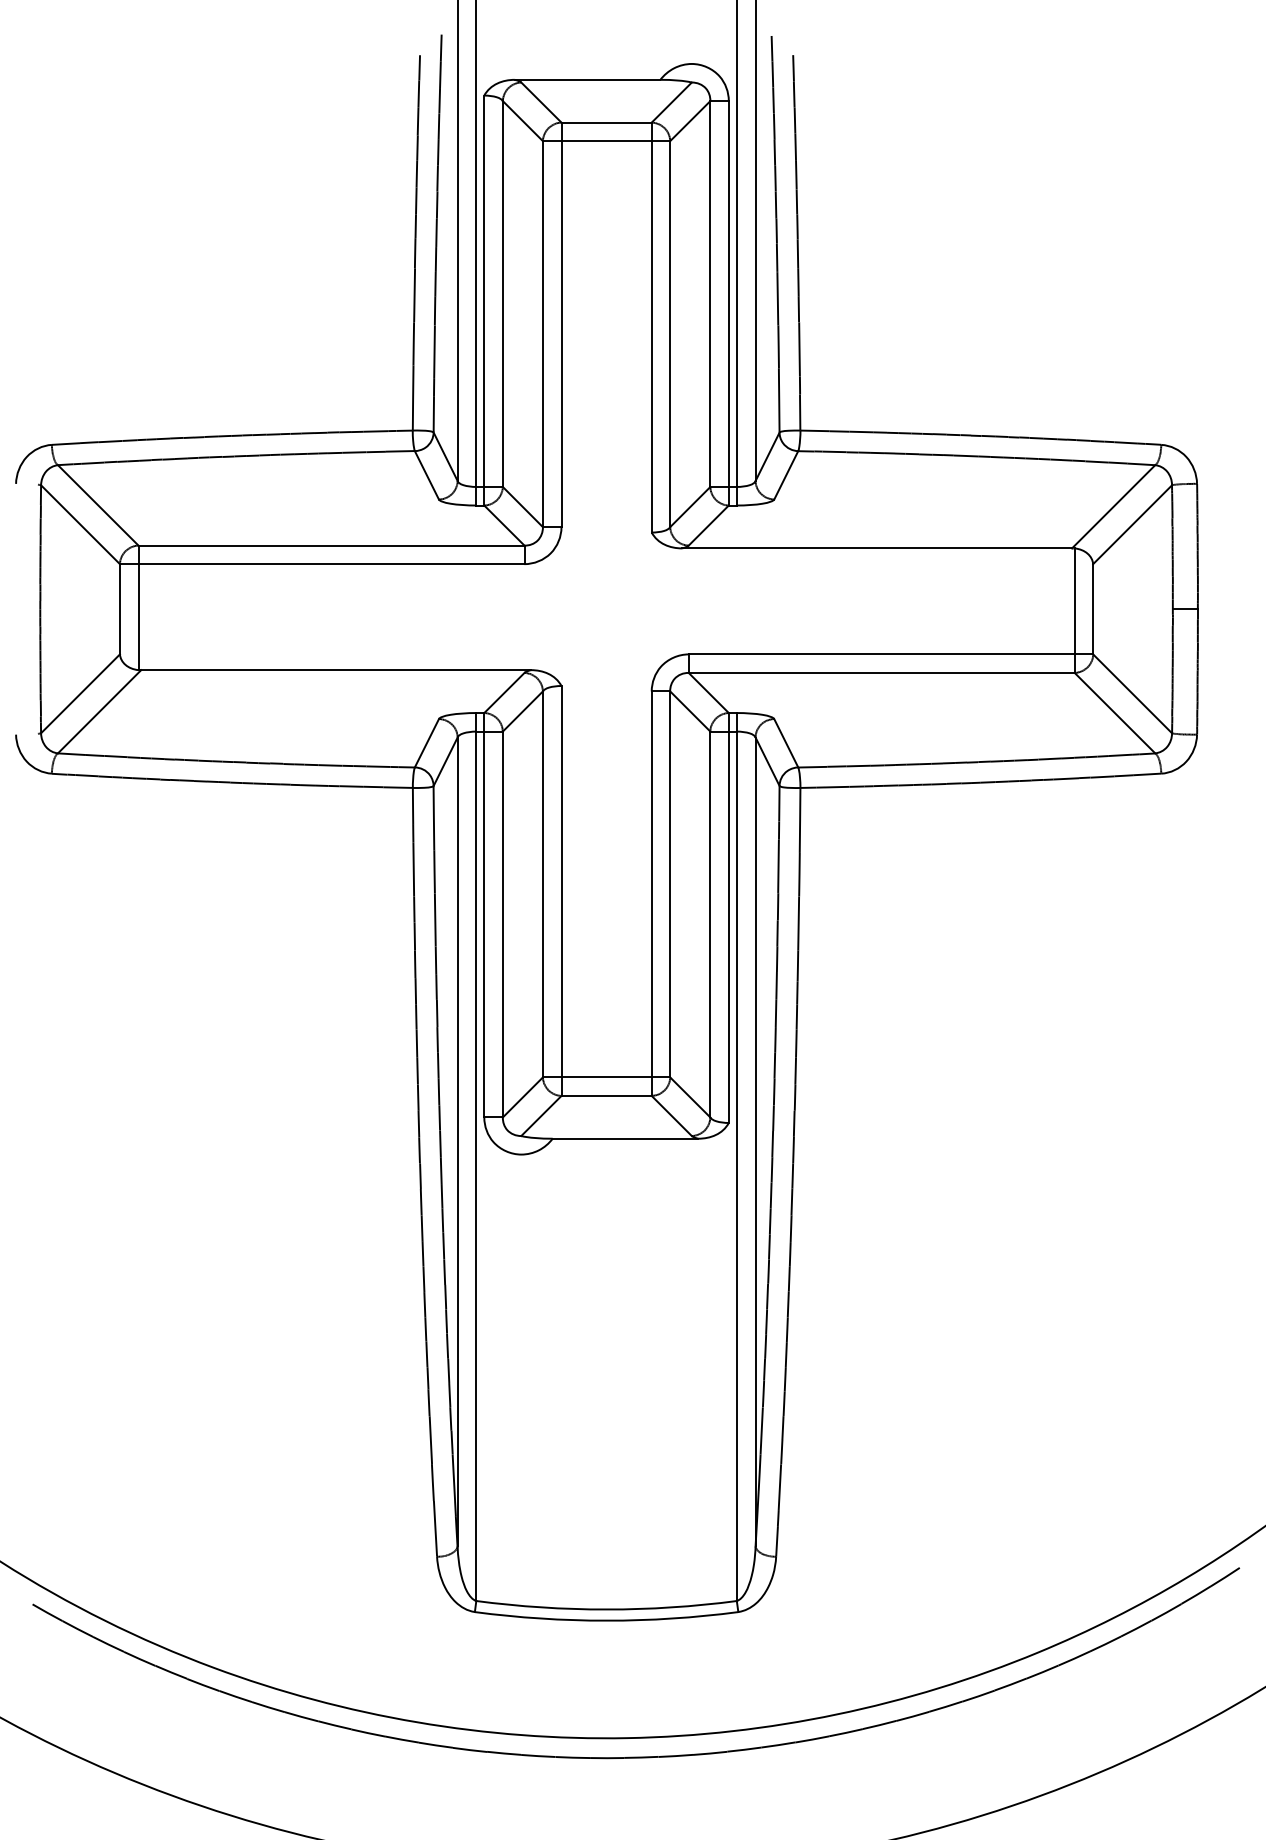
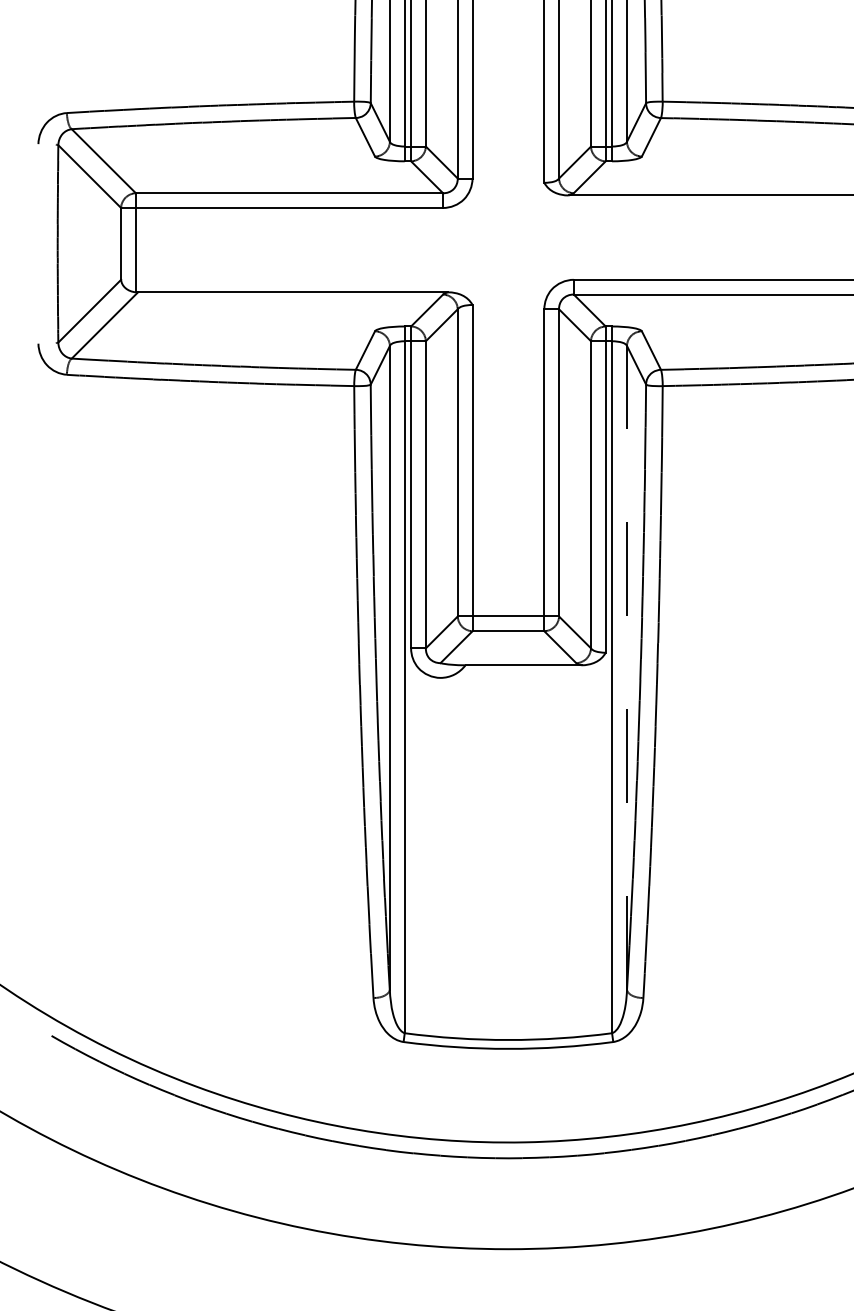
line: (755, 1141) -> (626, 667), solid -> dashed

